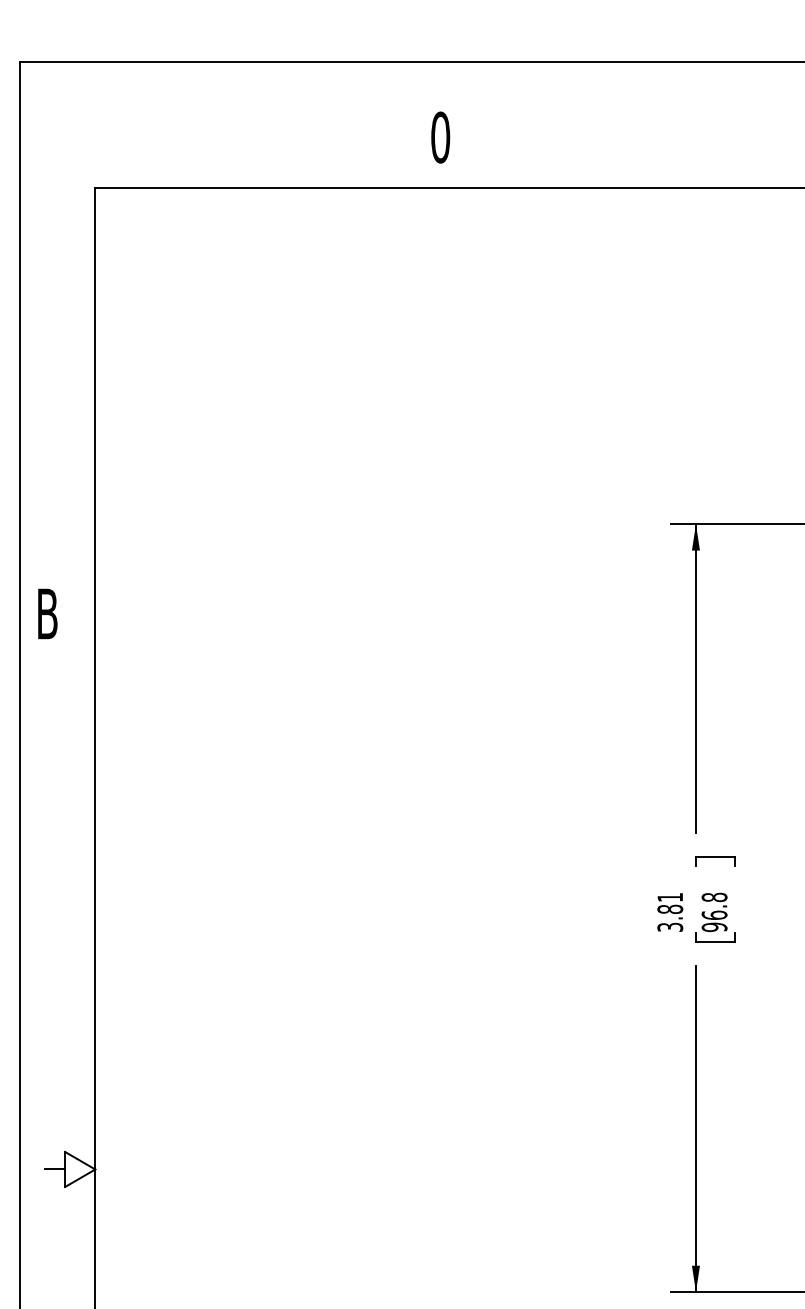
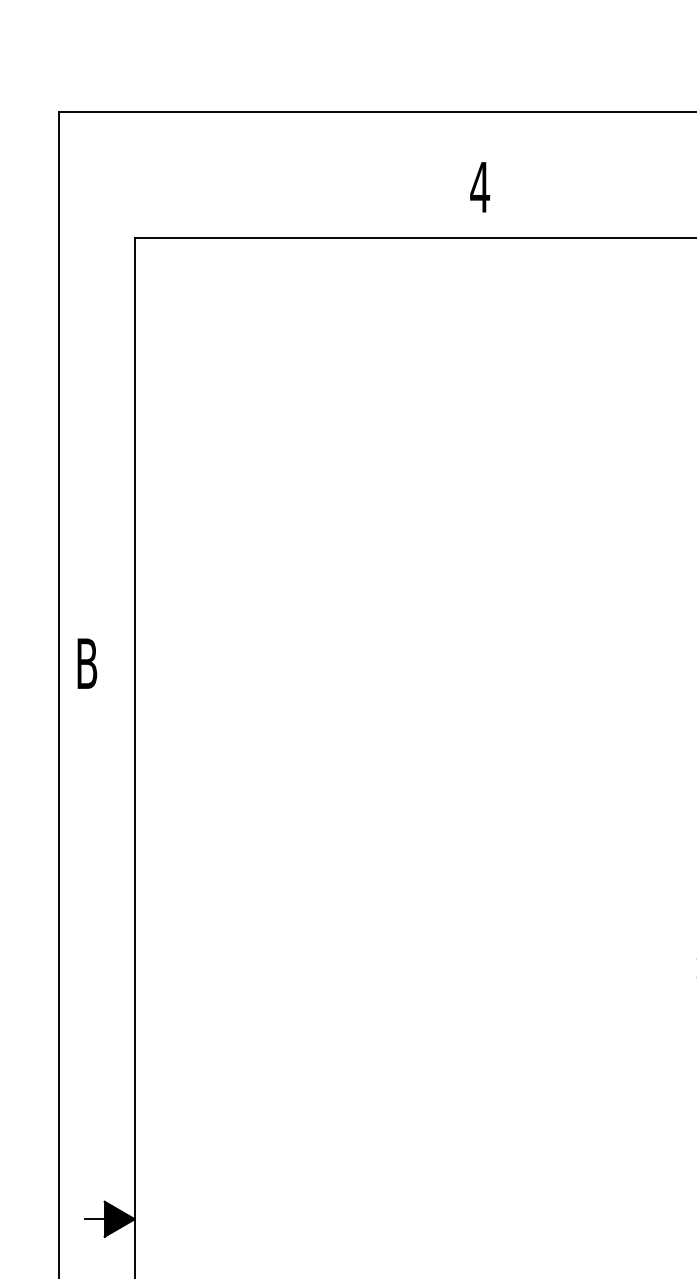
text: (440, 137) -> (480, 187), 0 -> 4
fill: (80, 1169) -> (120, 1219), added

